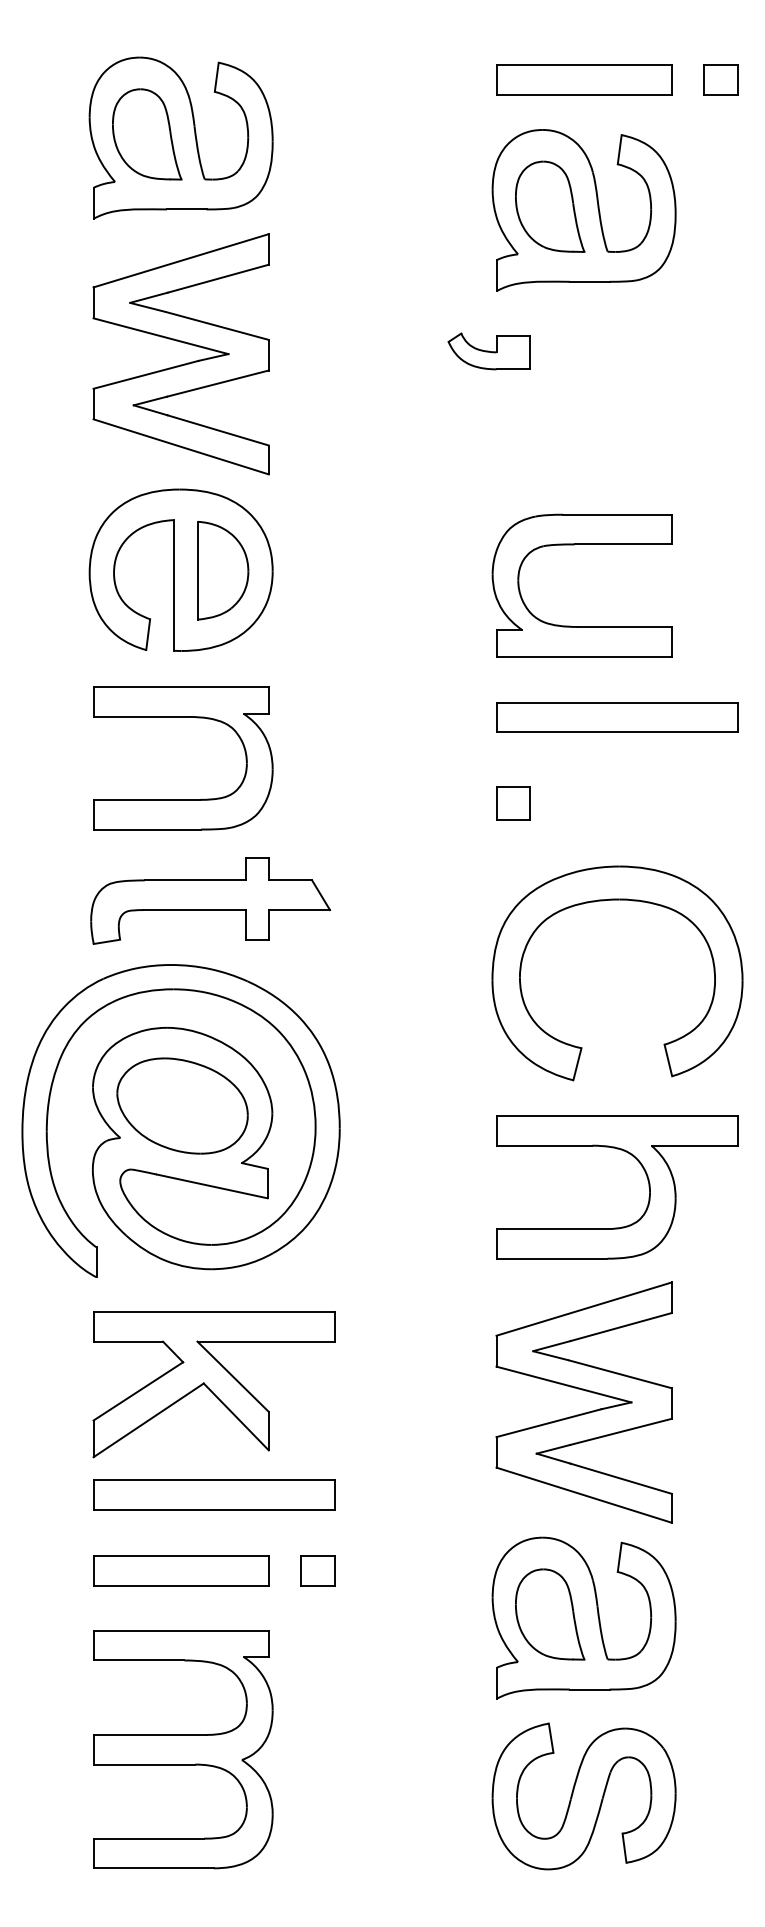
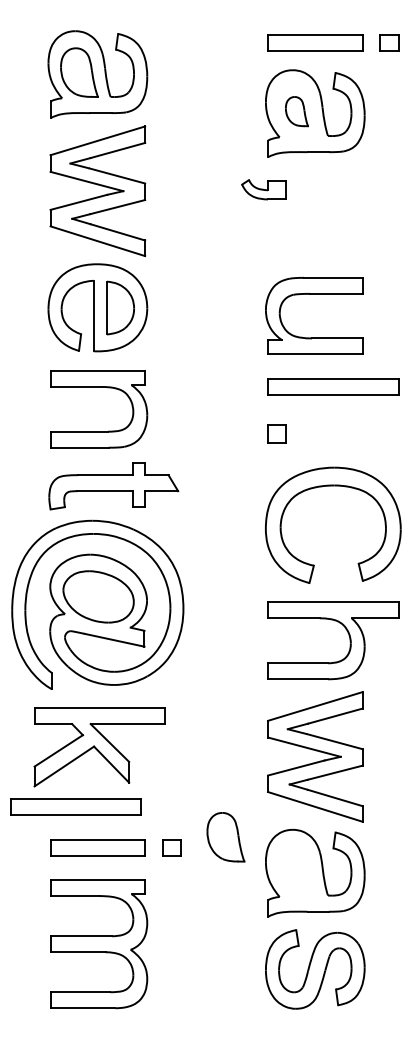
part: (549, 206) -> (296, 111), size x0.6
part: (213, 1385) -> (99, 747), moved
part: (213, 1494) -> (75, 806), moved
part: (549, 1614) -> (225, 837), moved

